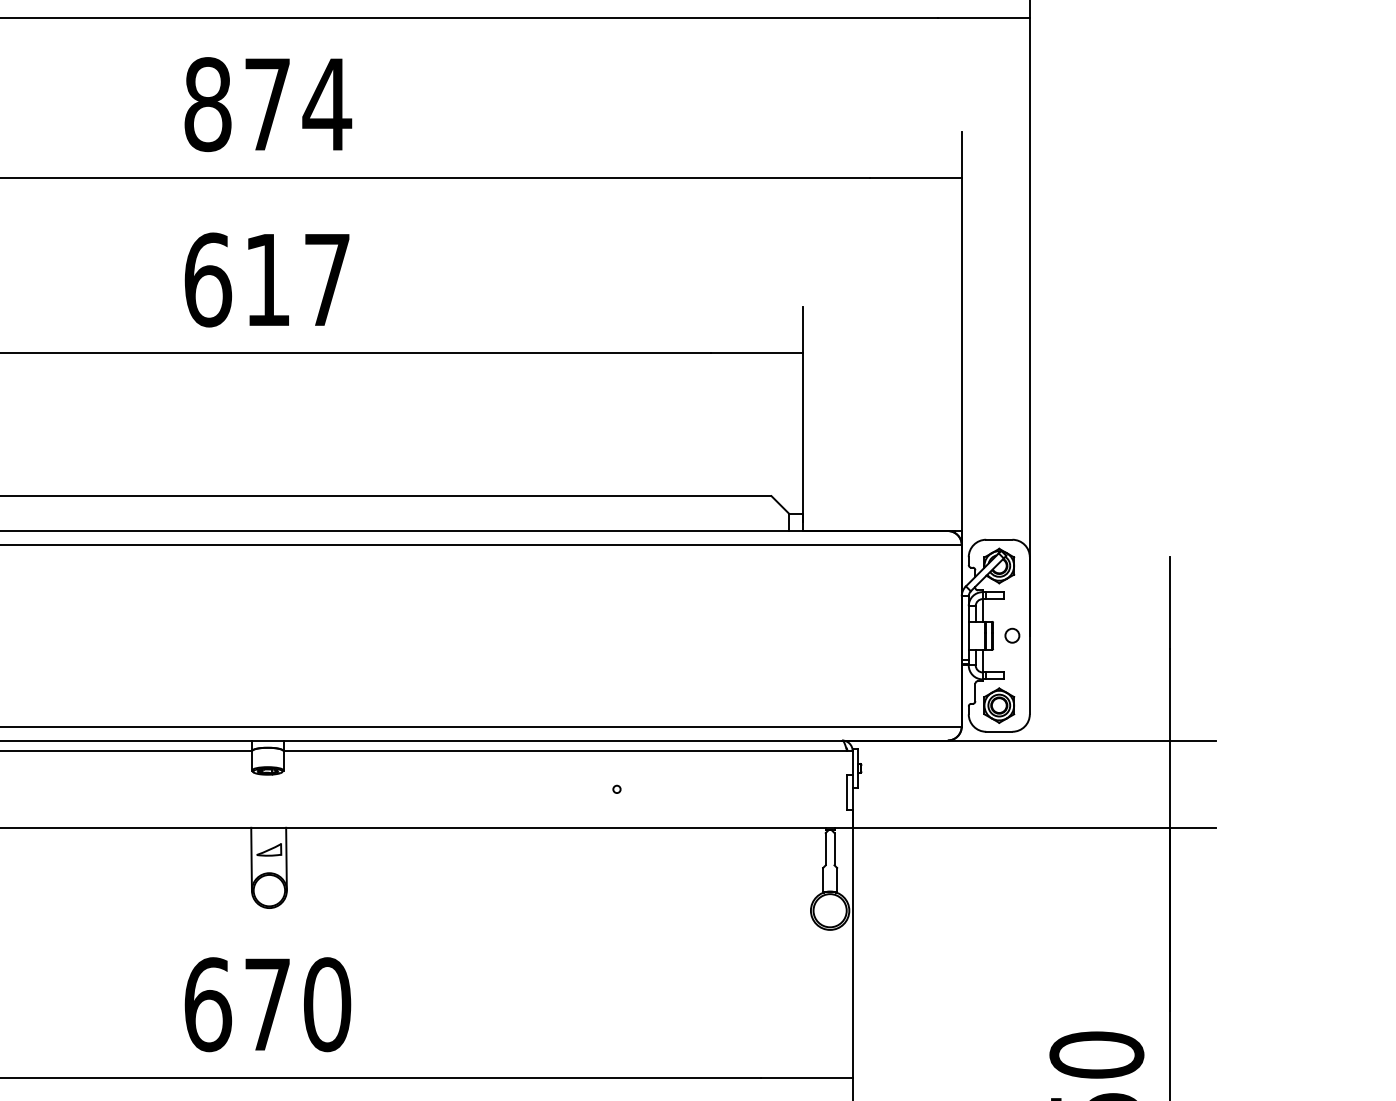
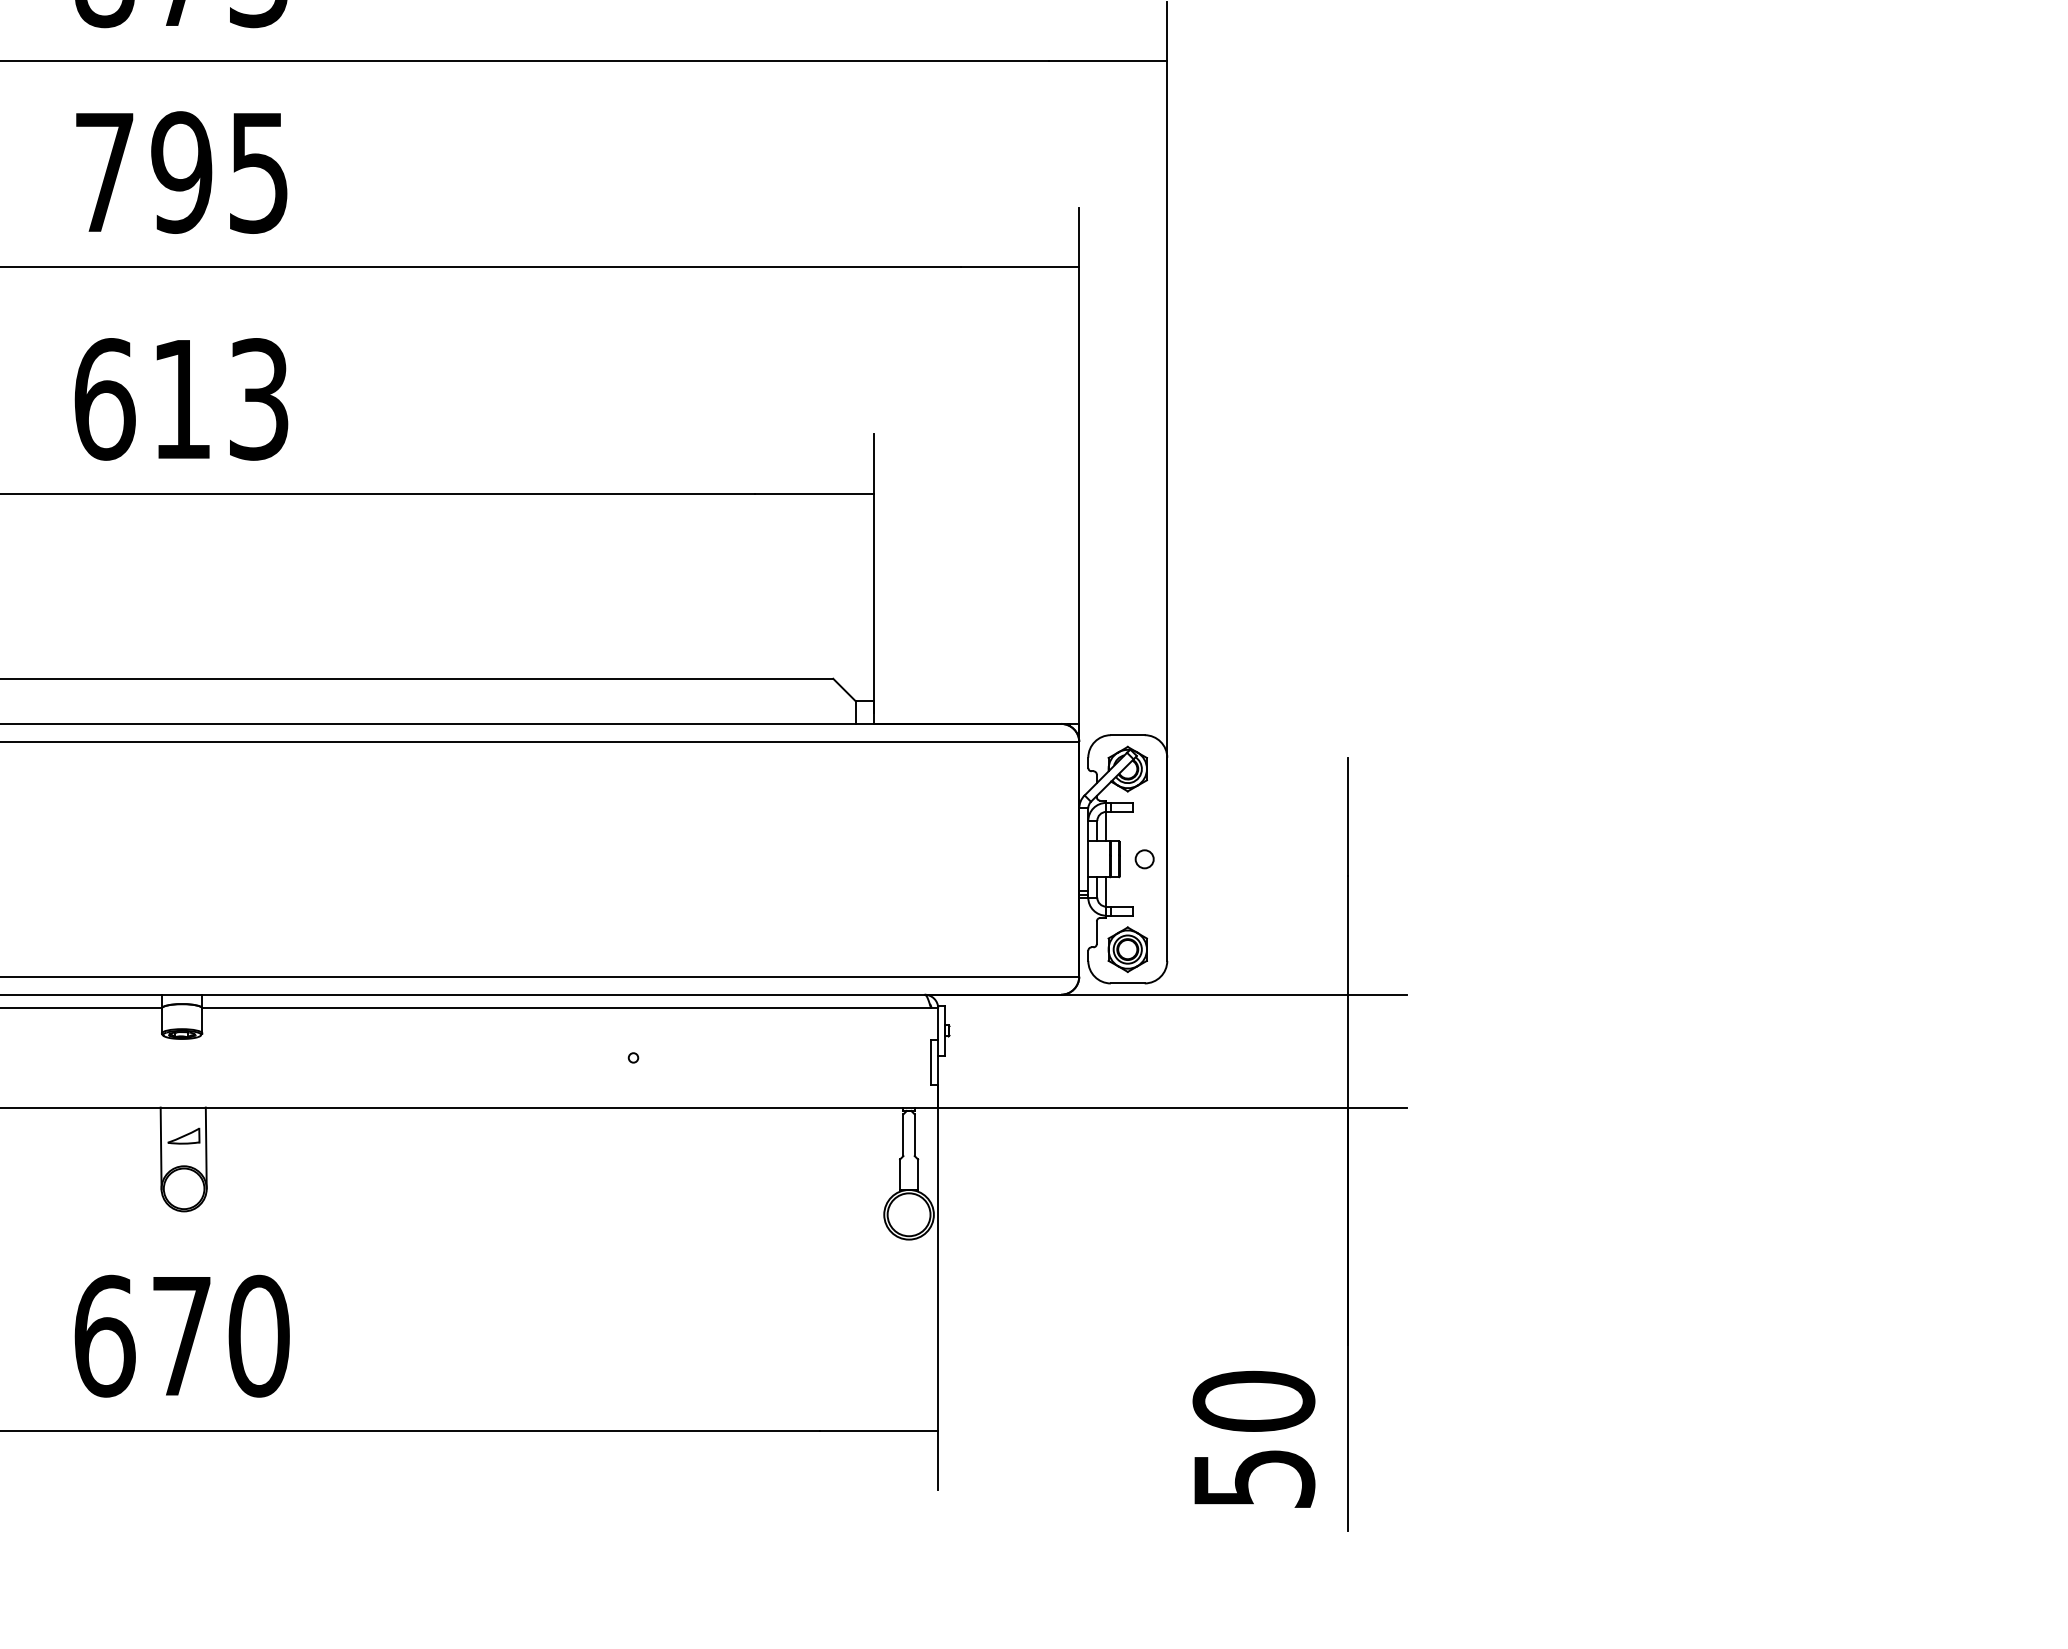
text: (268, 104) -> (182, 172), 874 -> 795
text: (327, 280) -> (259, 399), 617 -> 613

